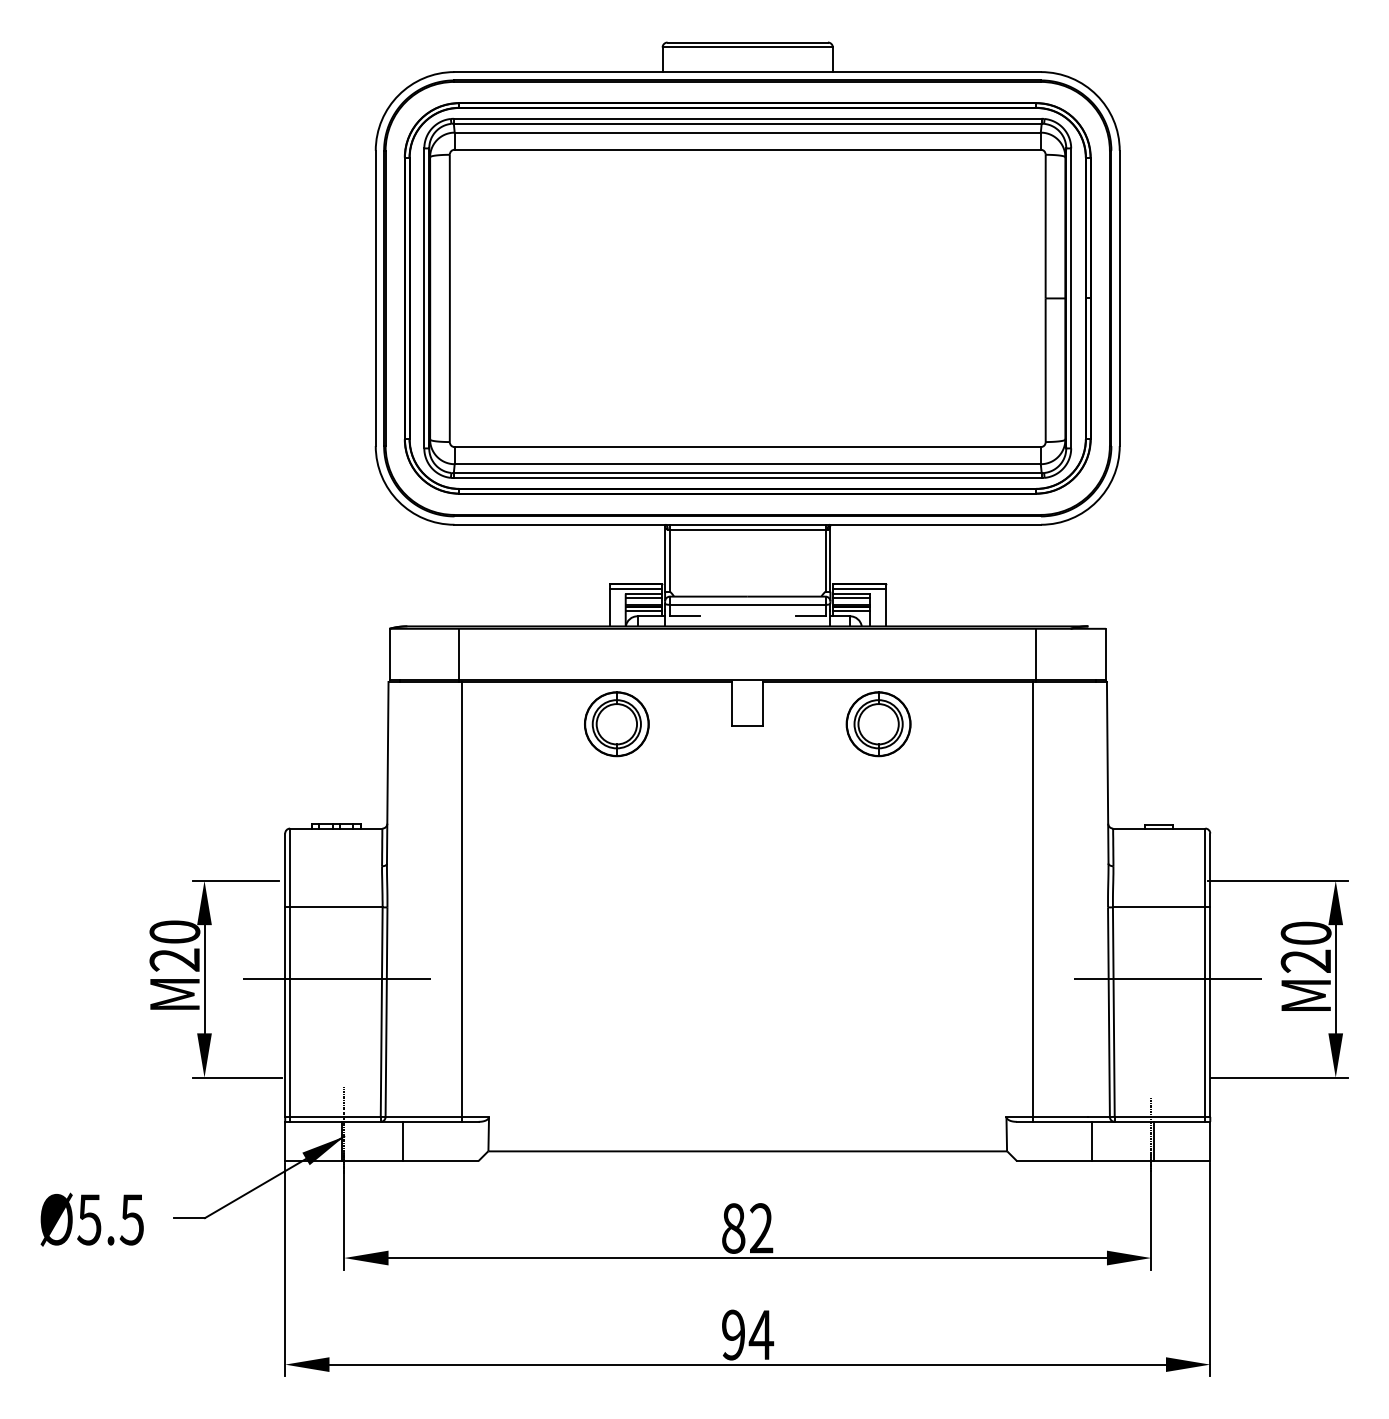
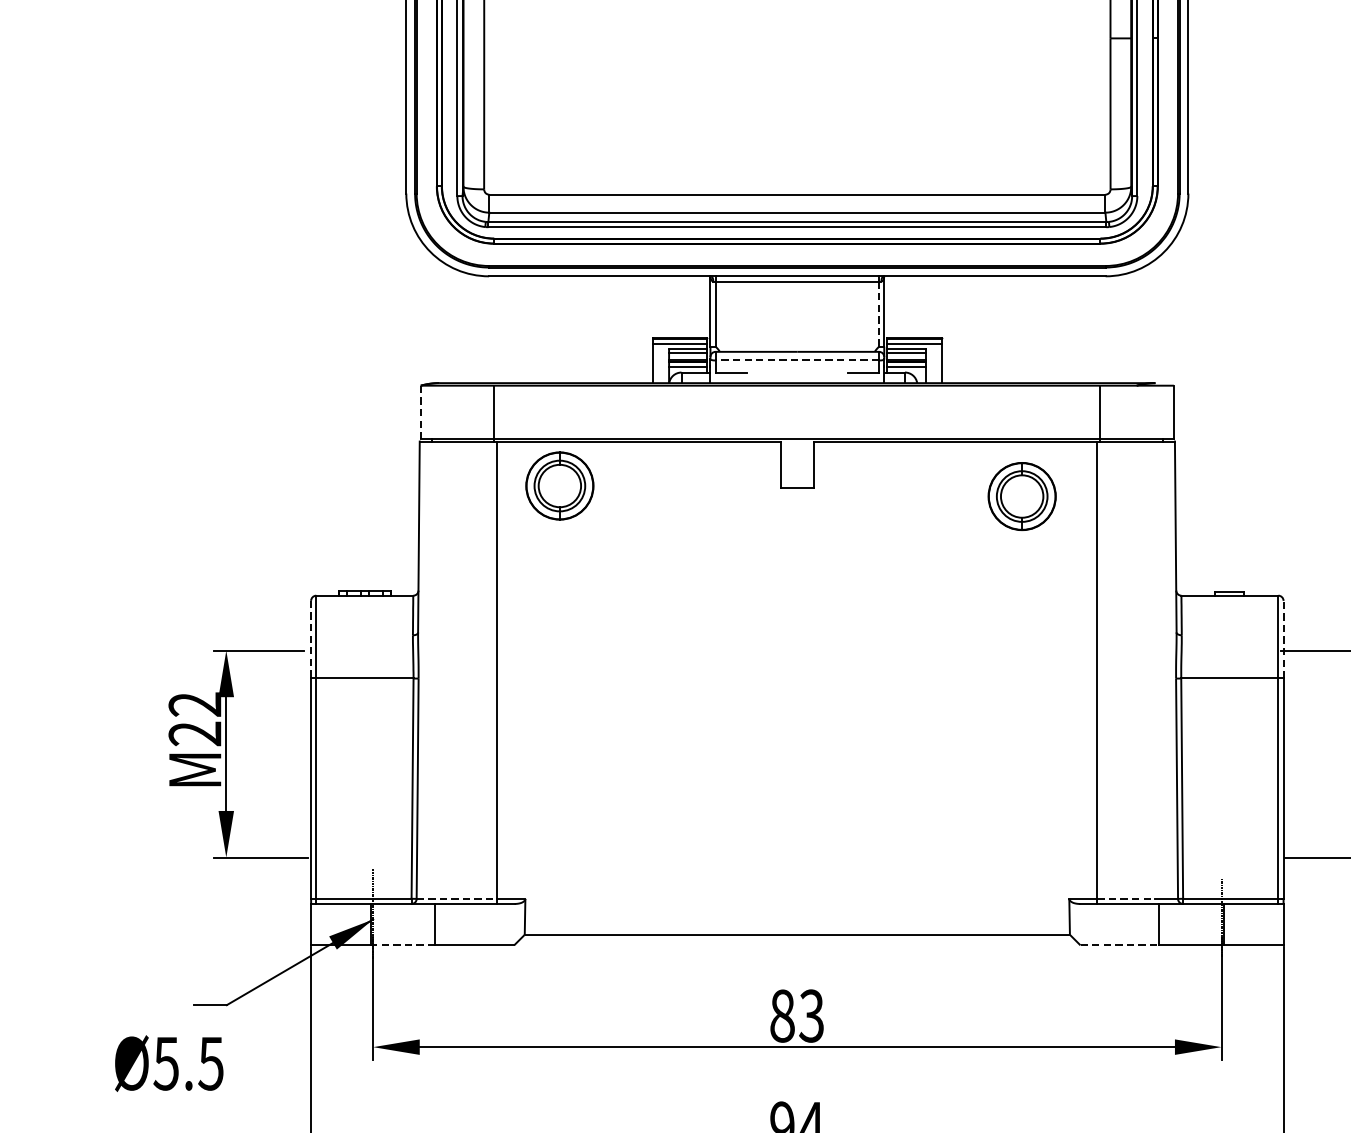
line: (825, 560) -> (879, 313), solid -> dashed
line: (747, 604) -> (797, 360), solid -> dashed
line: (389, 654) -> (420, 412), solid -> dashed
part: (616, 724) -> (559, 486), moved
part: (878, 724) -> (1022, 496), moved
line: (285, 870) -> (311, 639), solid -> dashed
line: (1210, 870) -> (1283, 639), solid -> dashed
text: (174, 931) -> (194, 703), M20 -> M22
line: (337, 979) -> (366, 754), removed
line: (1168, 979) -> (1239, 754), removed
line: (424, 1117) -> (457, 899), solid -> dashed
line: (1061, 1117) -> (1127, 899), solid -> dashed
line: (372, 1161) -> (402, 945), solid -> dashed
line: (1054, 1161) -> (1119, 945), solid -> dashed
text: (91, 1219) -> (168, 1063), moved
text: (761, 1228) -> (811, 1016), 82 -> 83

